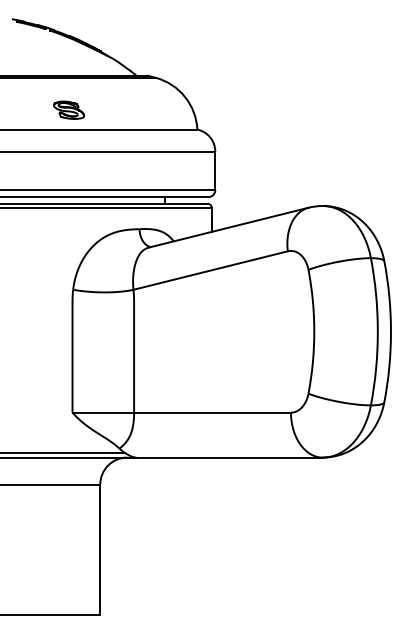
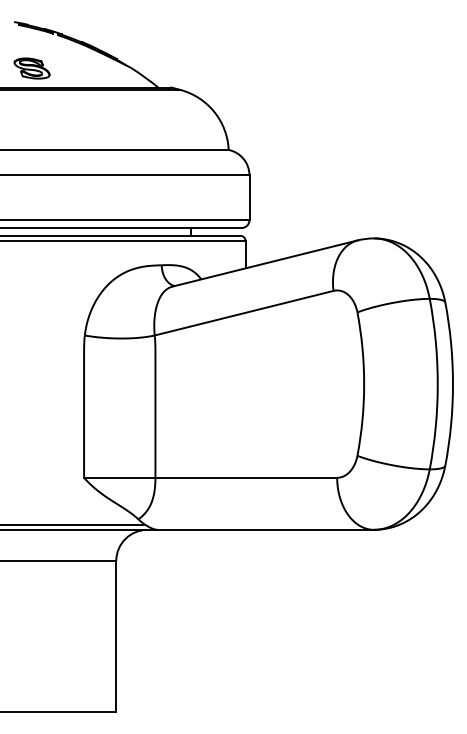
part: (68, 110) -> (31, 68), moved

